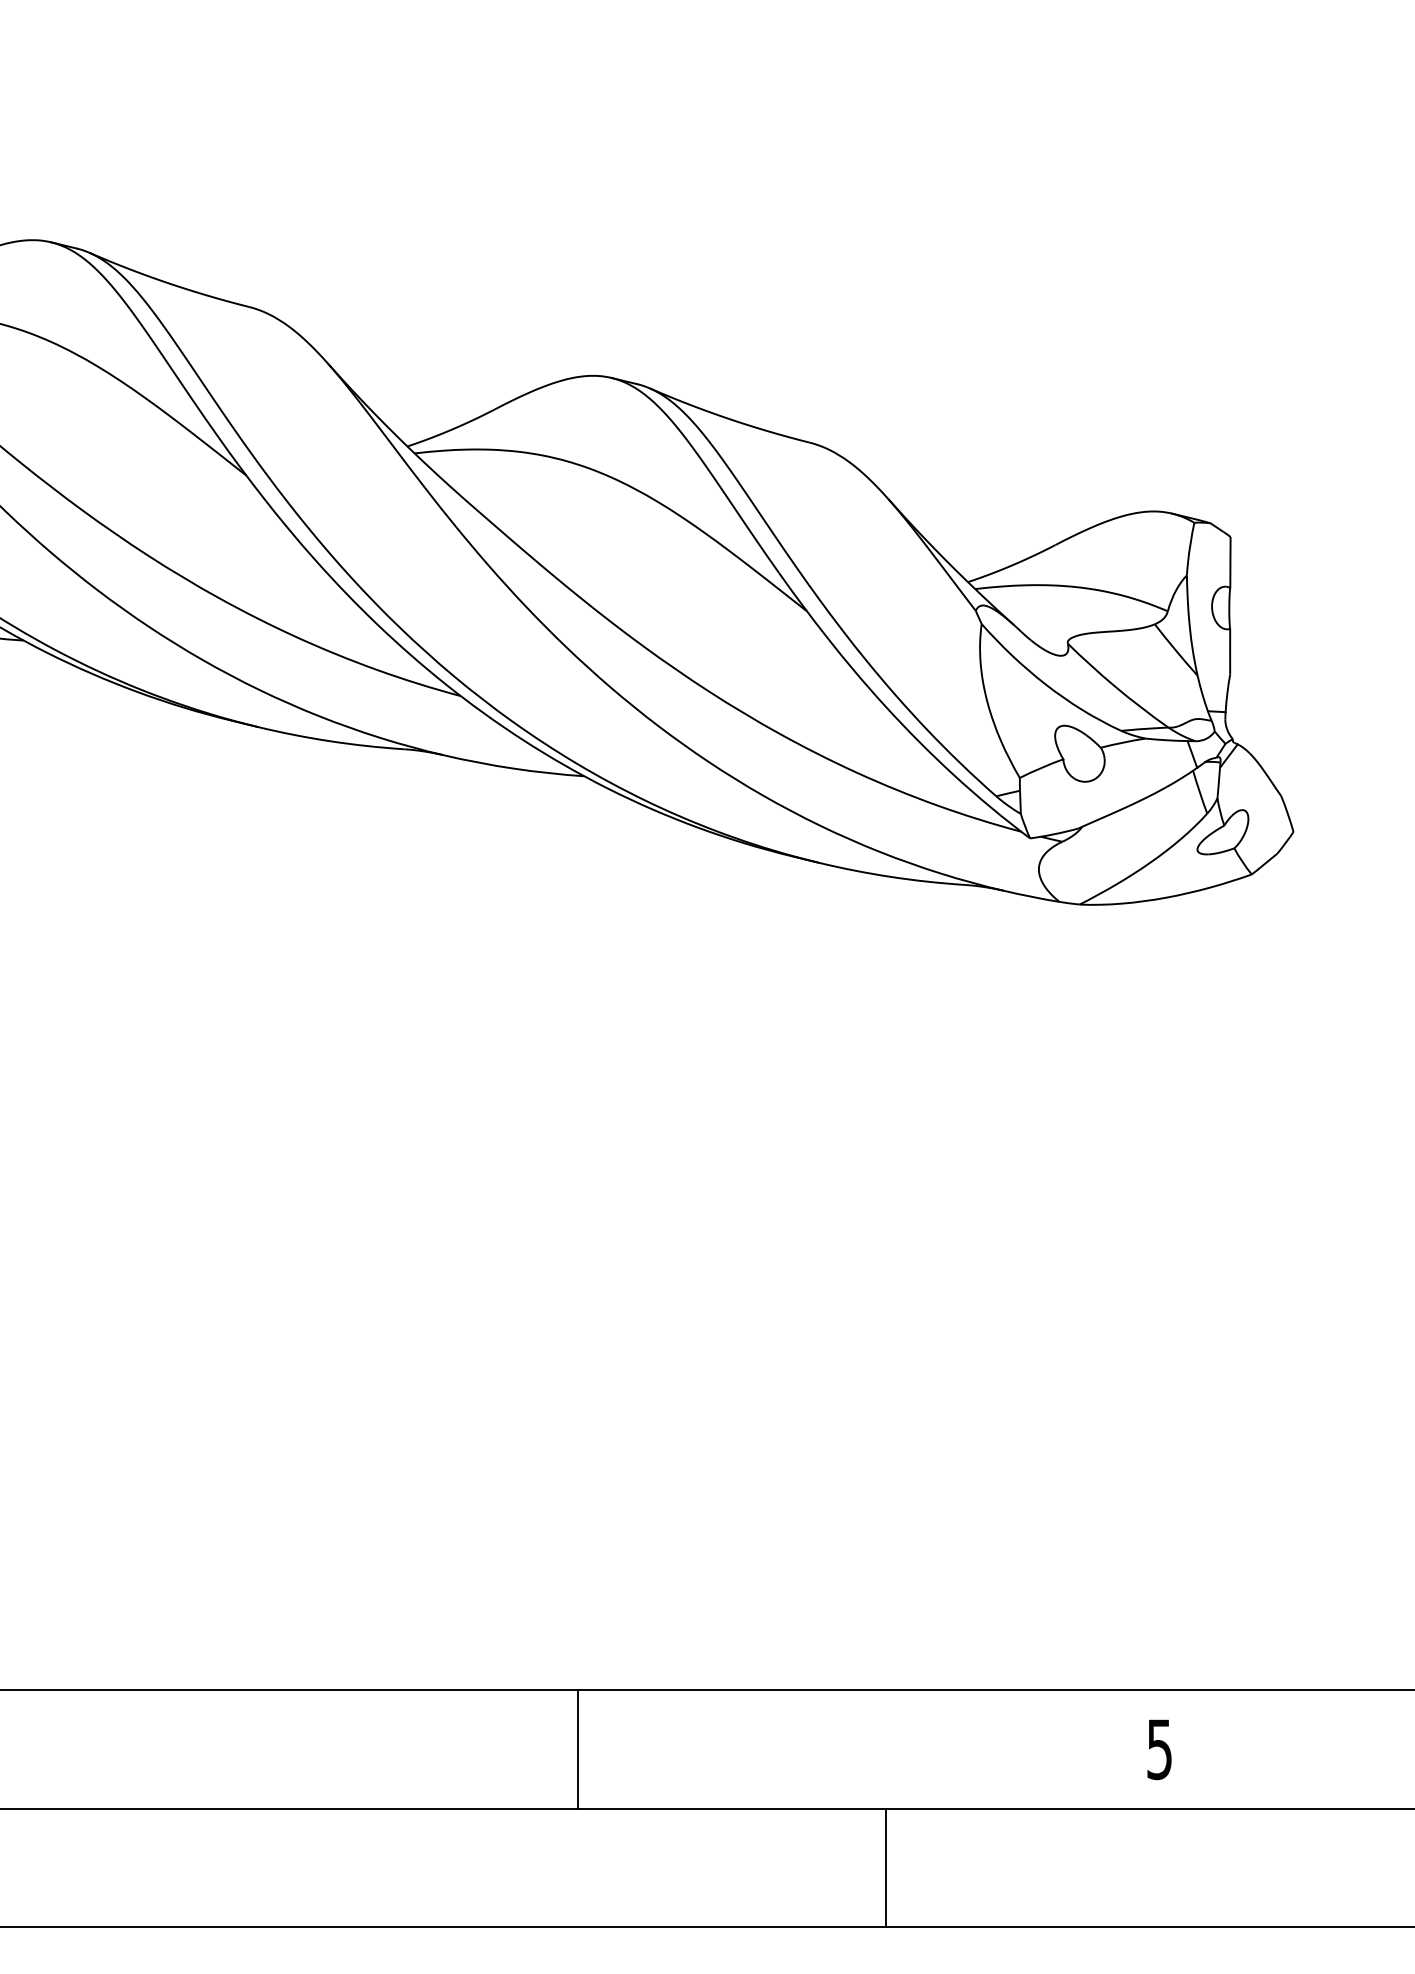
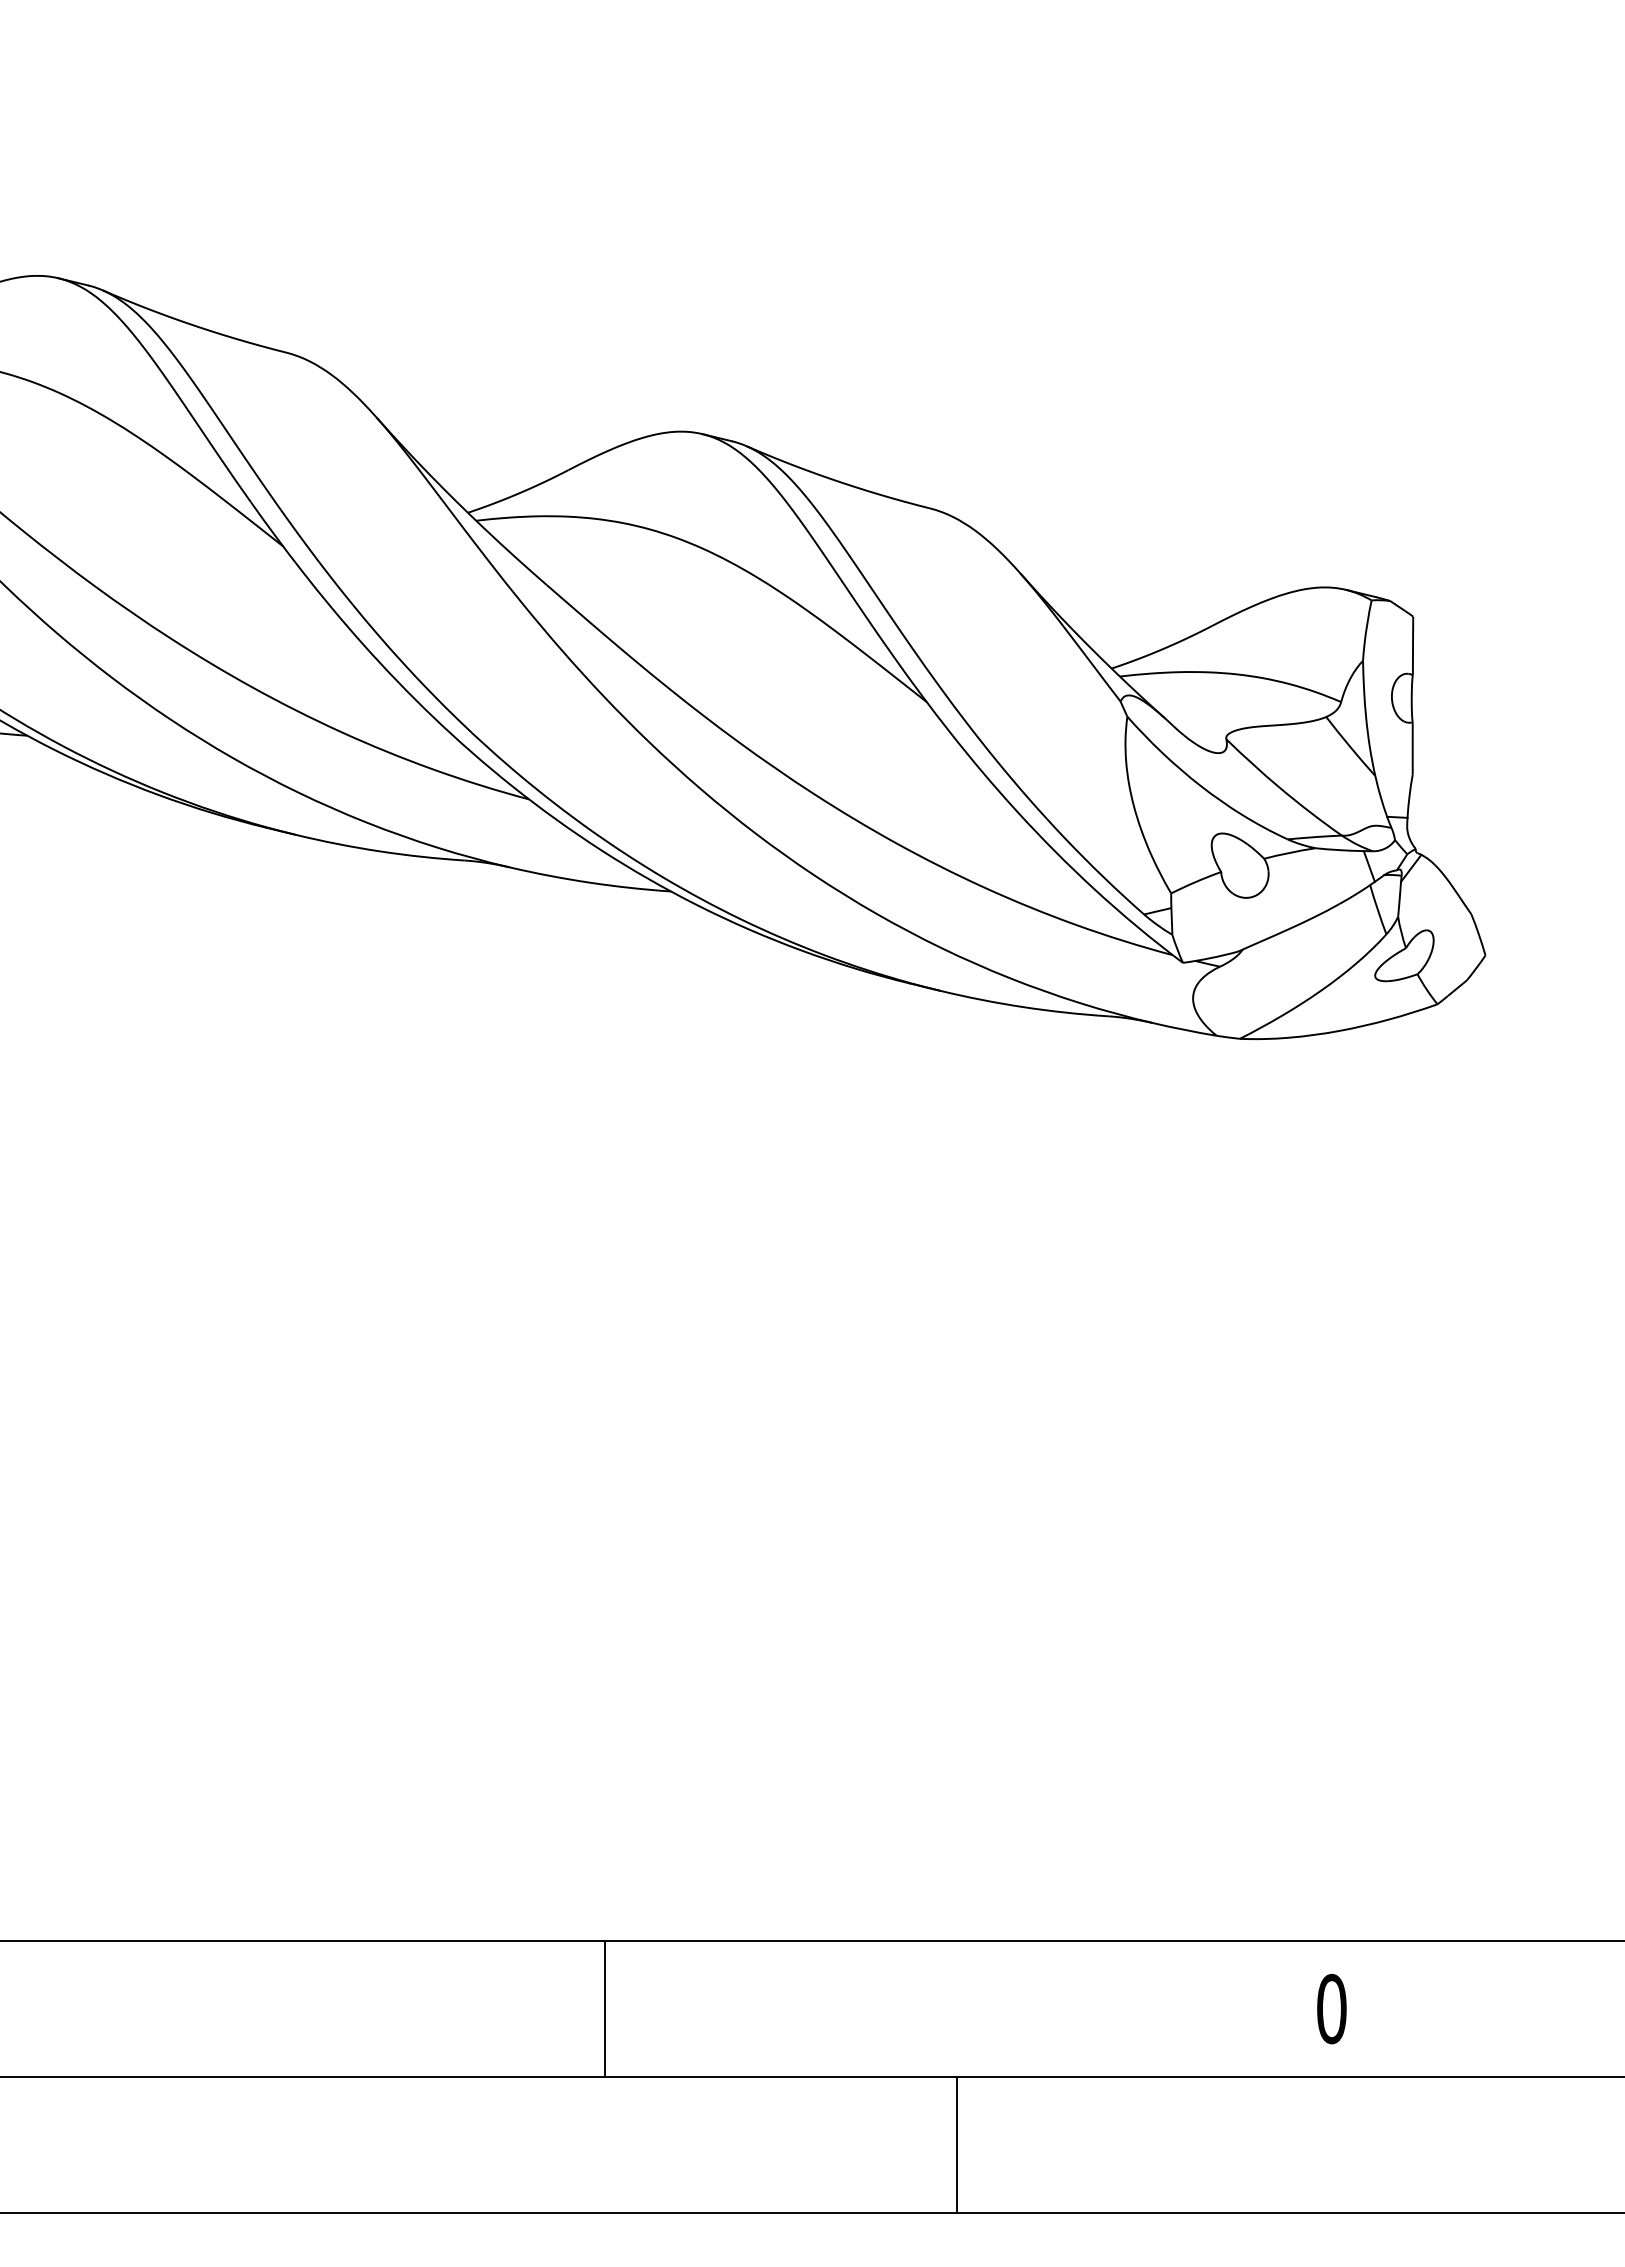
text: (1159, 1748) -> (1331, 2008), 5 -> 0
line: (578, 1749) -> (605, 2009), moved
line: (886, 1868) -> (956, 2145), moved

